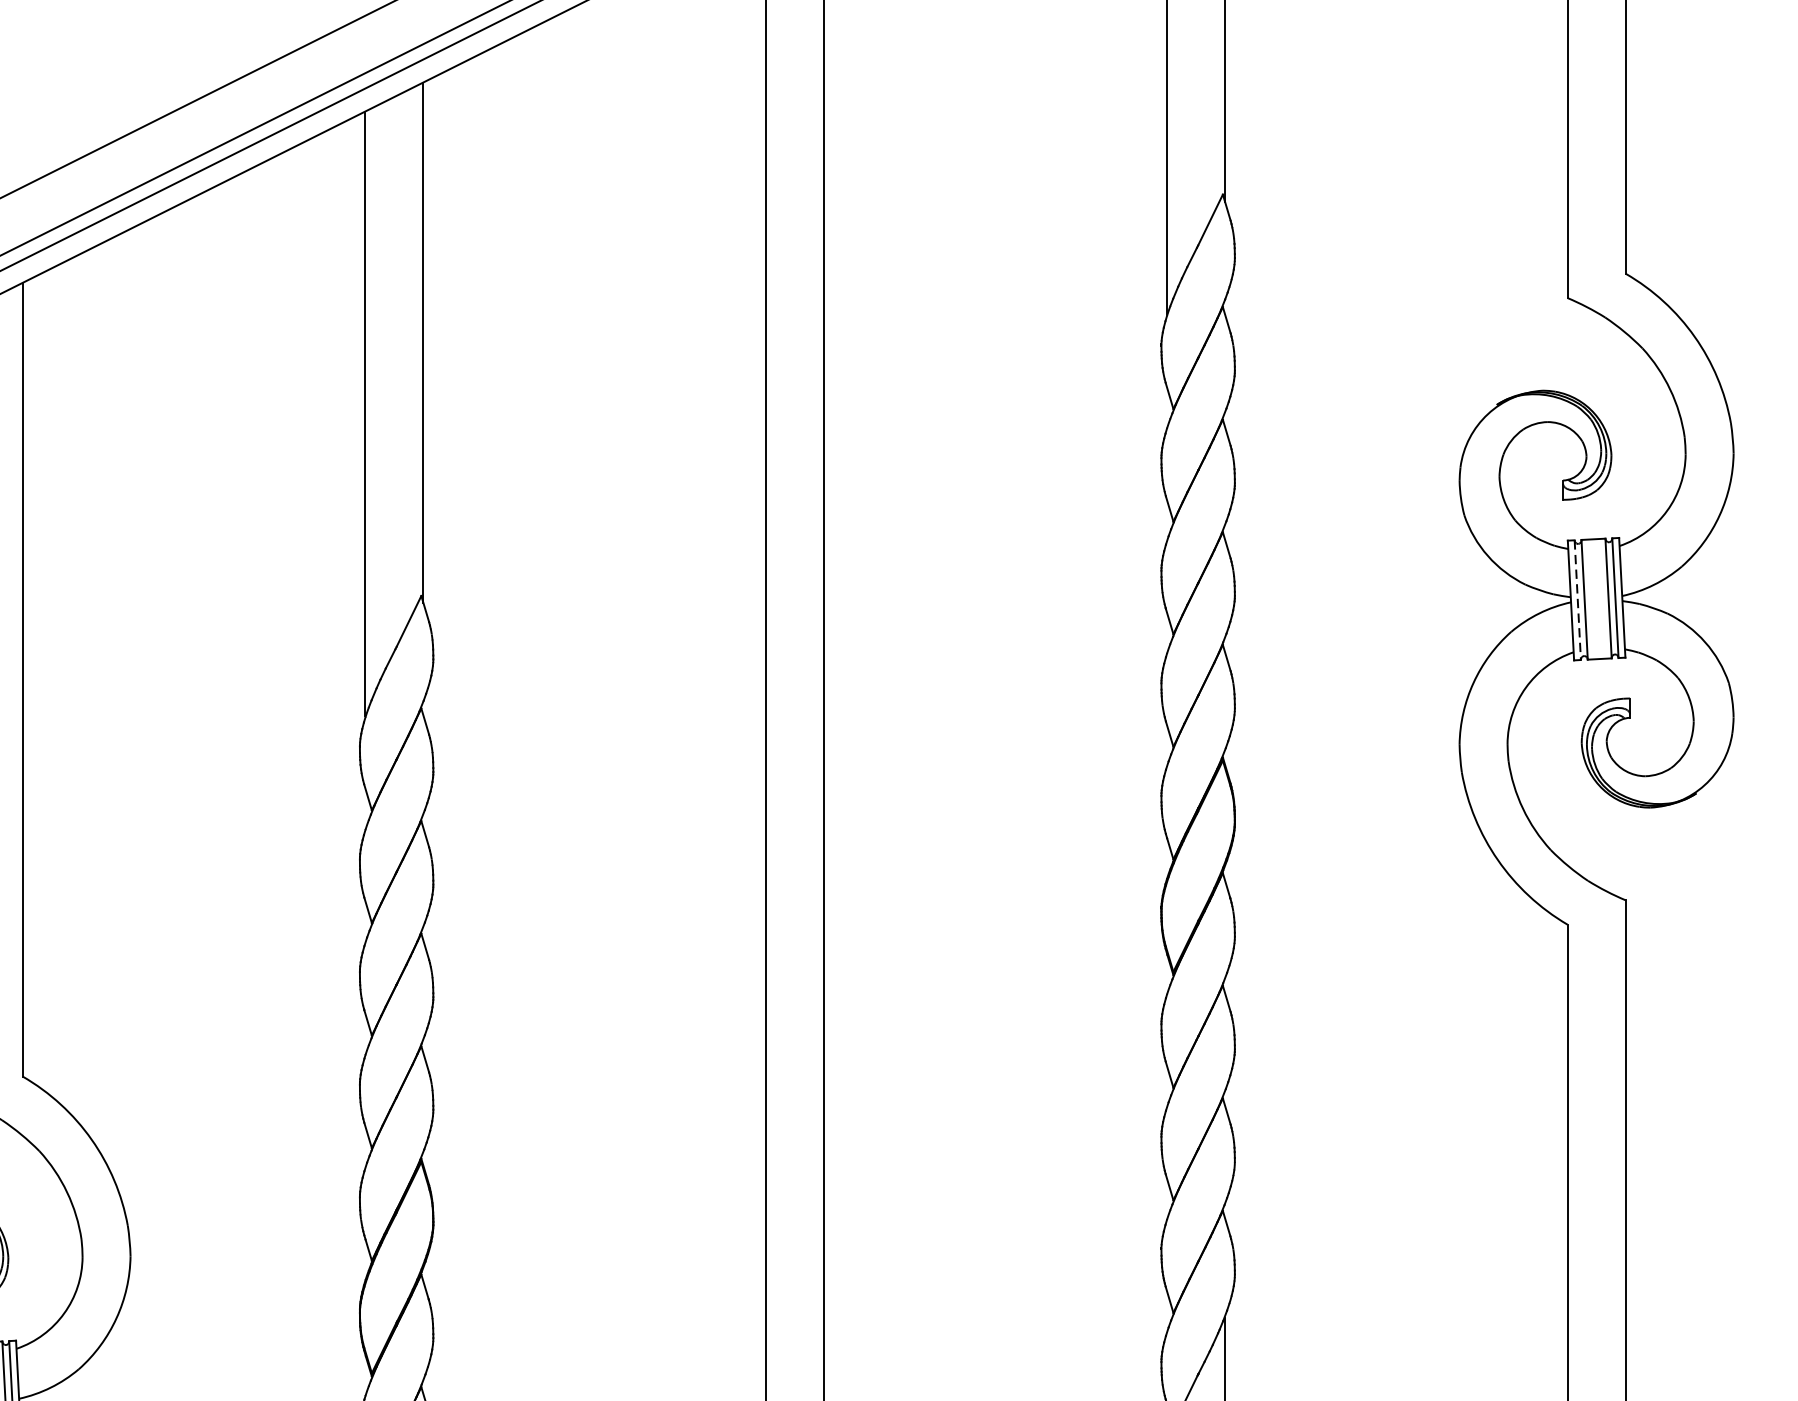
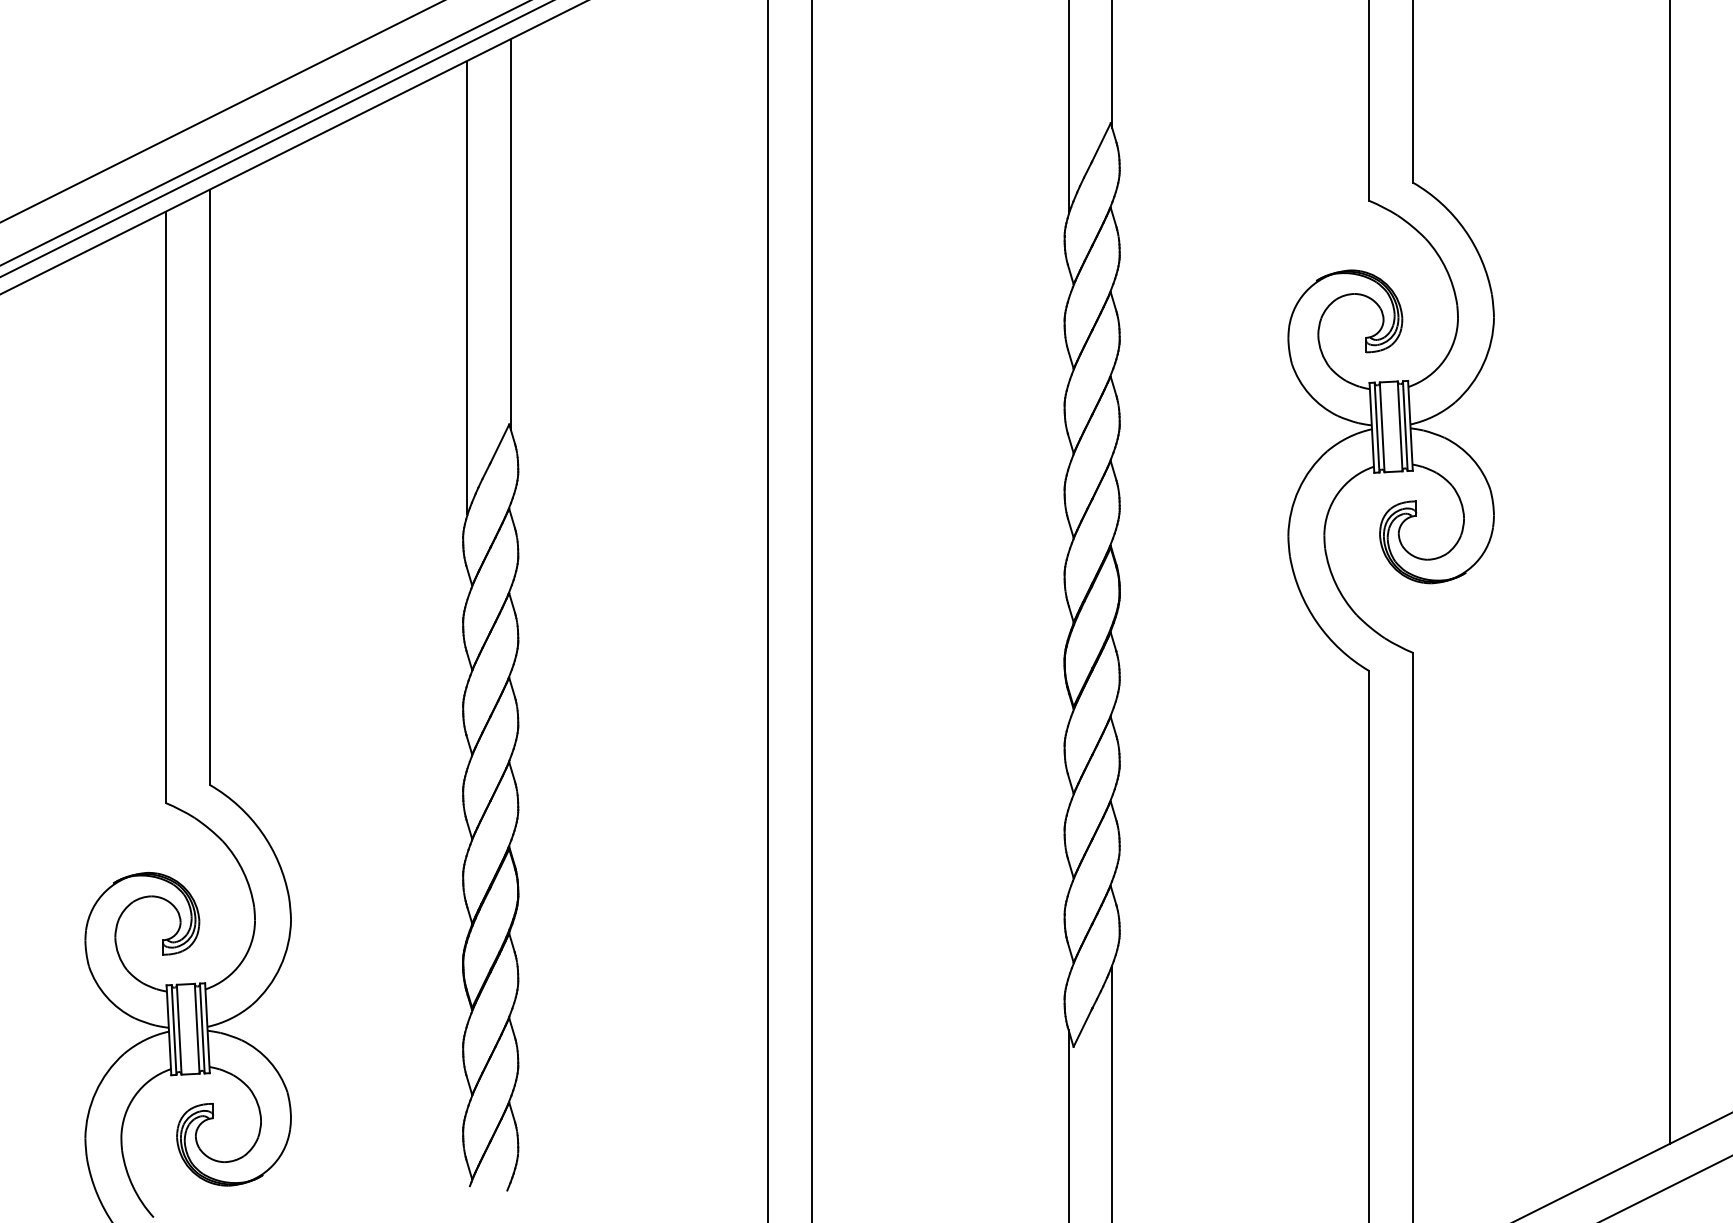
line: (1578, 600) -> (1377, 427), dashed -> solid

